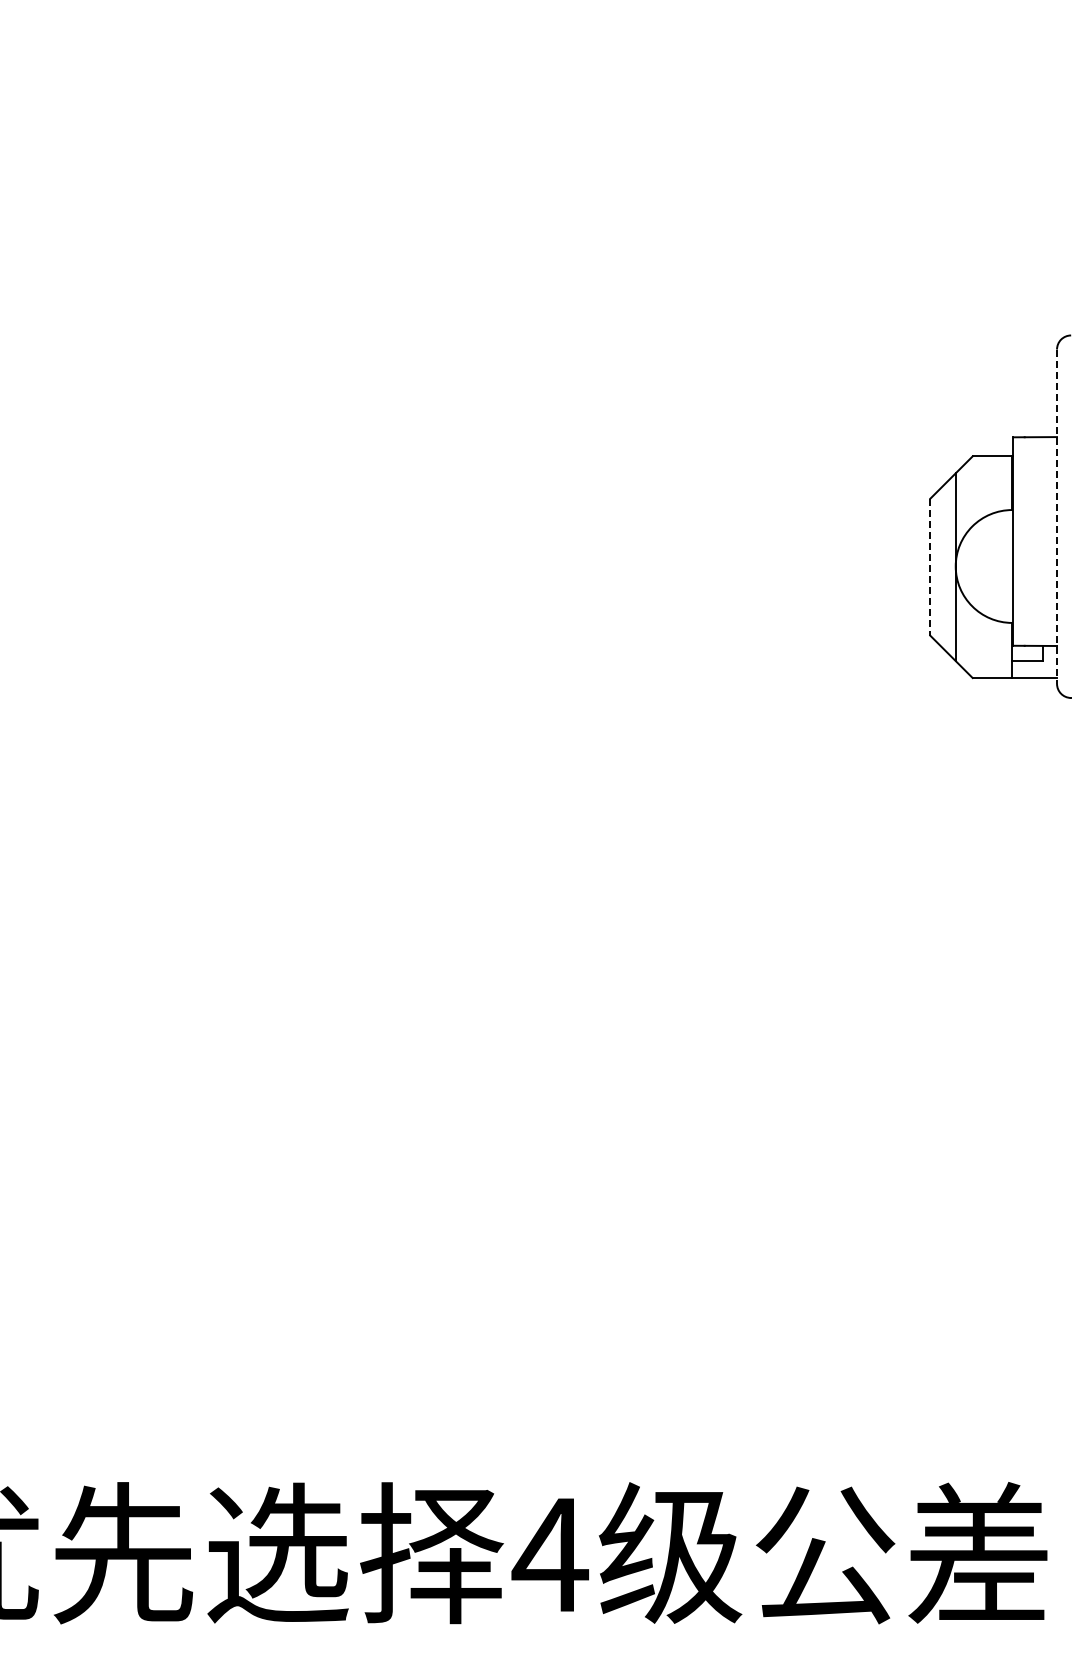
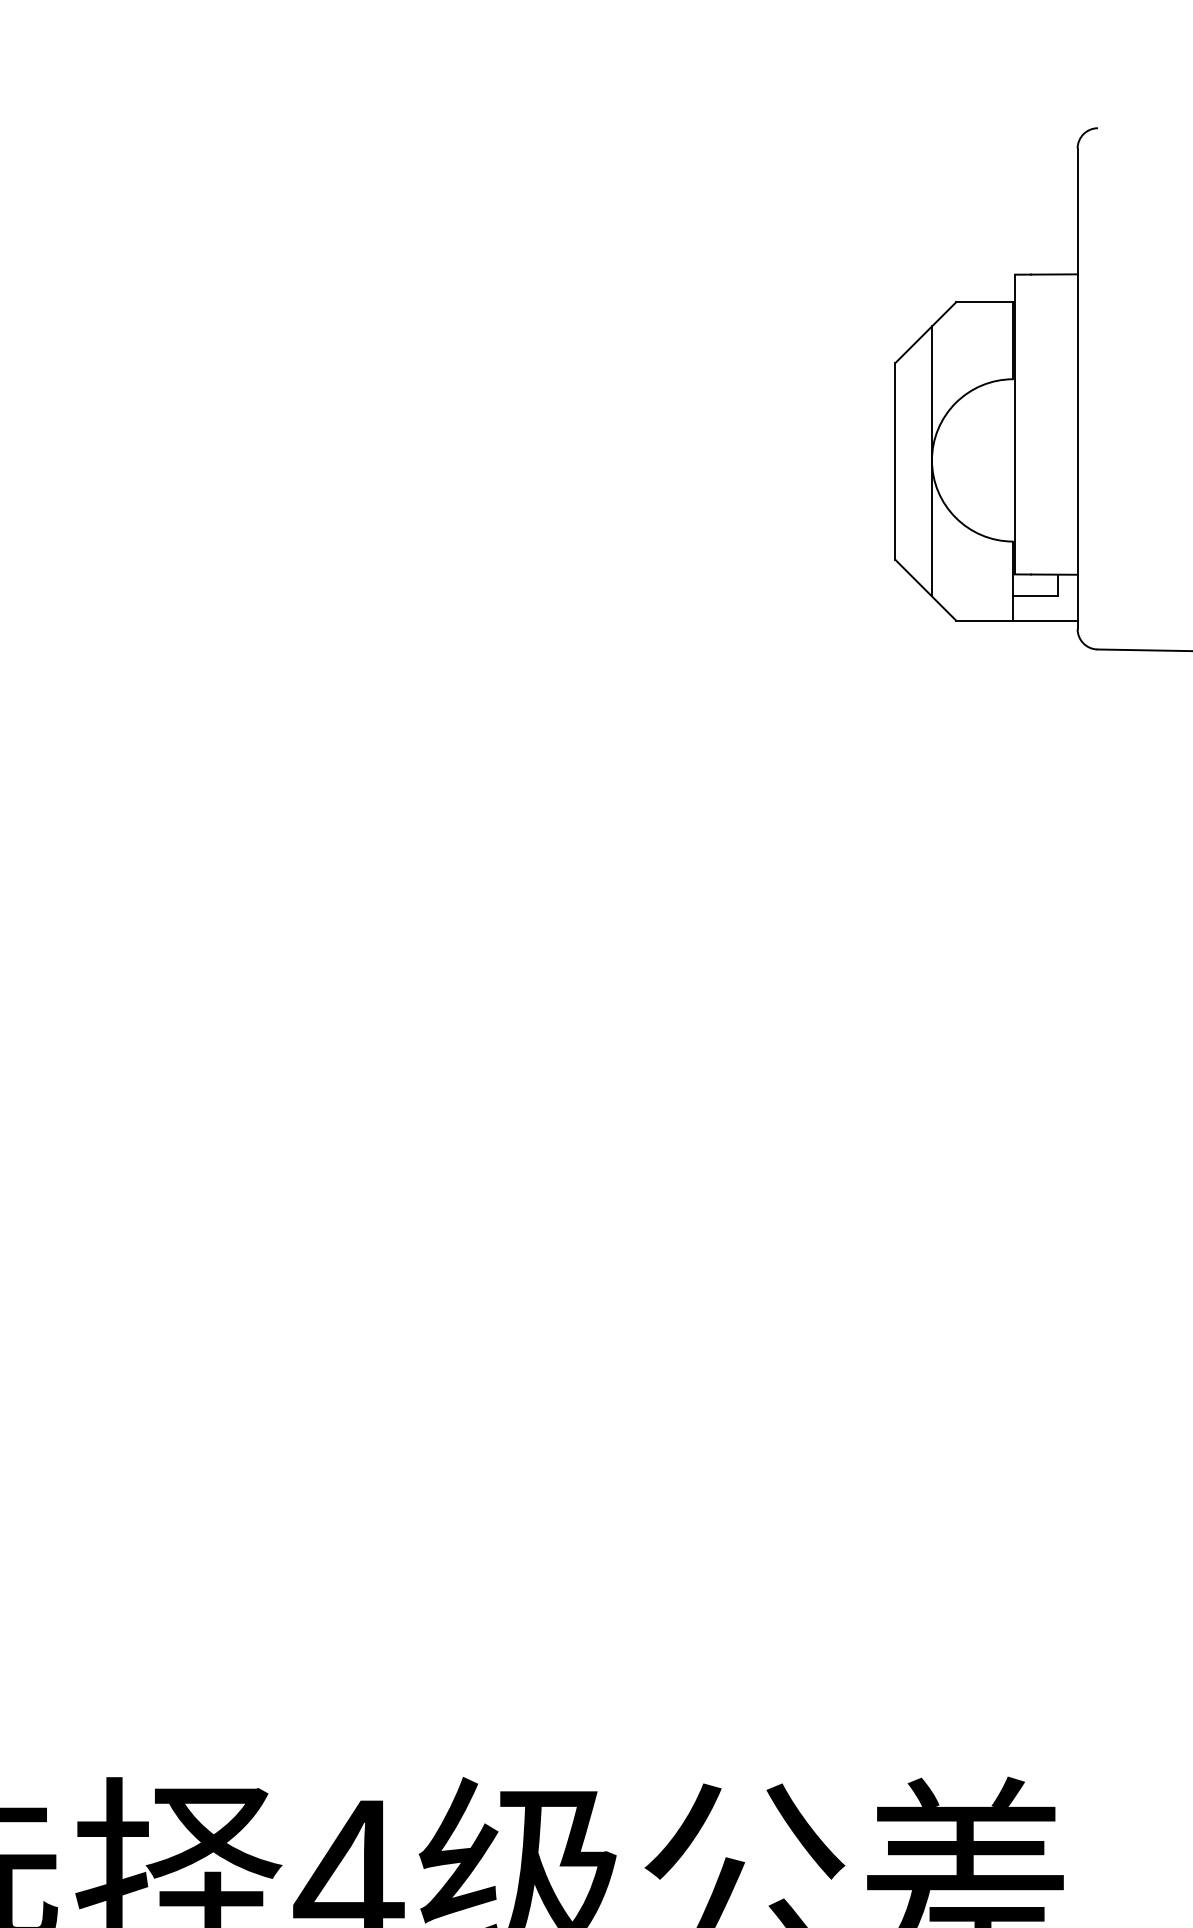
line: (1057, 517) -> (1078, 389), dashed -> solid
line: (930, 567) -> (895, 461), dashed -> solid

